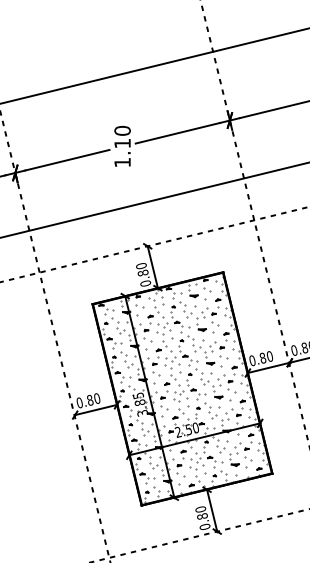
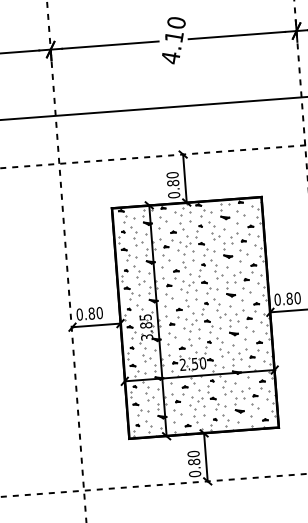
text: (122, 162) -> (170, 57), 1.10 -> 4.10

